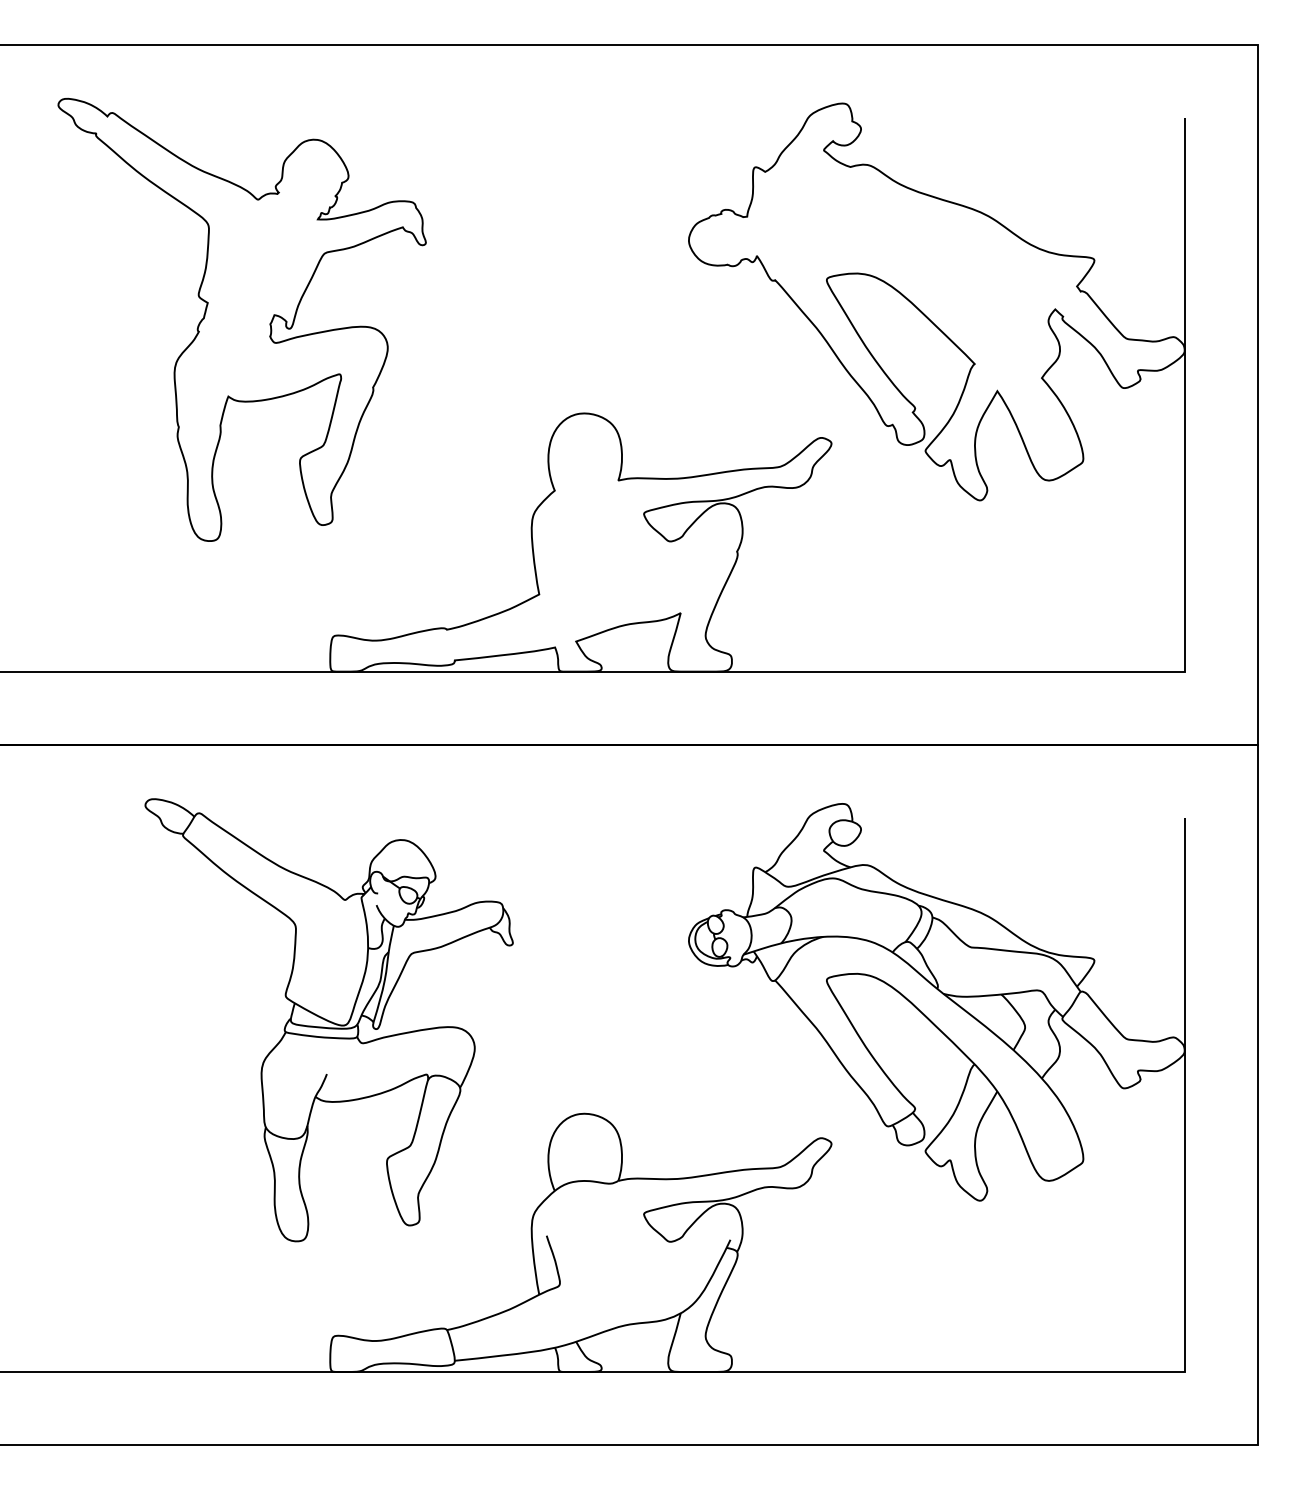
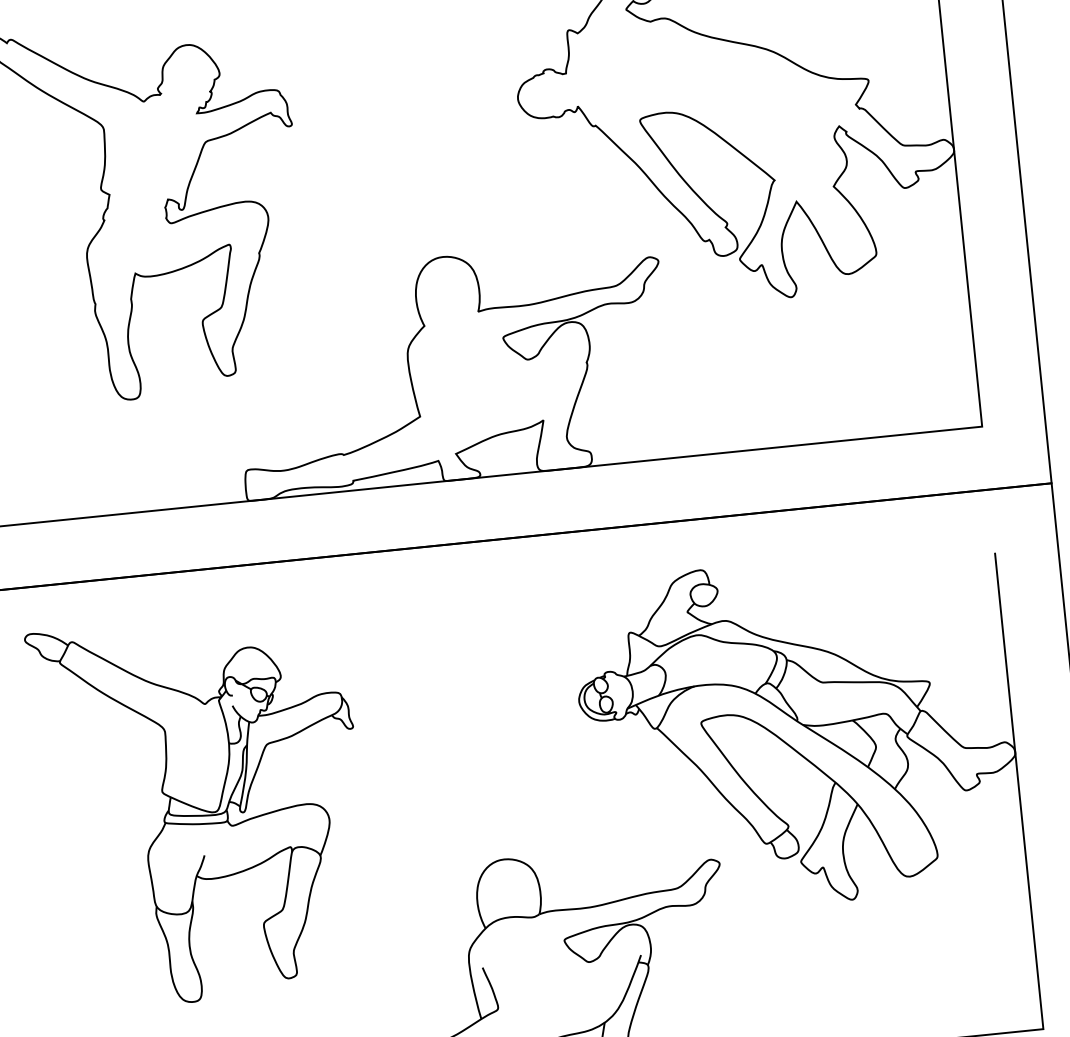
part: (328, 1020) -> (201, 809), moved

